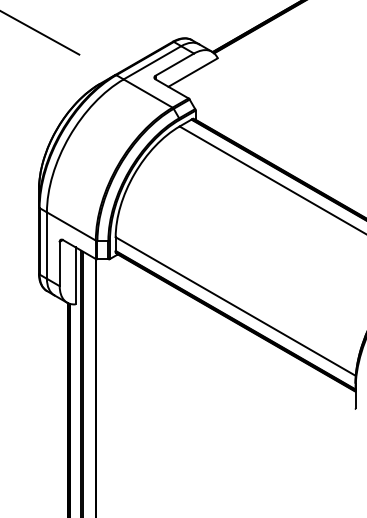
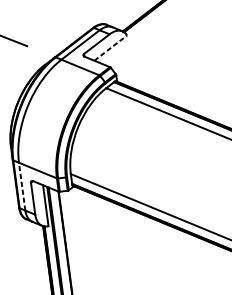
line: (193, 72) -> (111, 48), solid -> dashed
line: (46, 245) -> (21, 186), solid -> dashed

